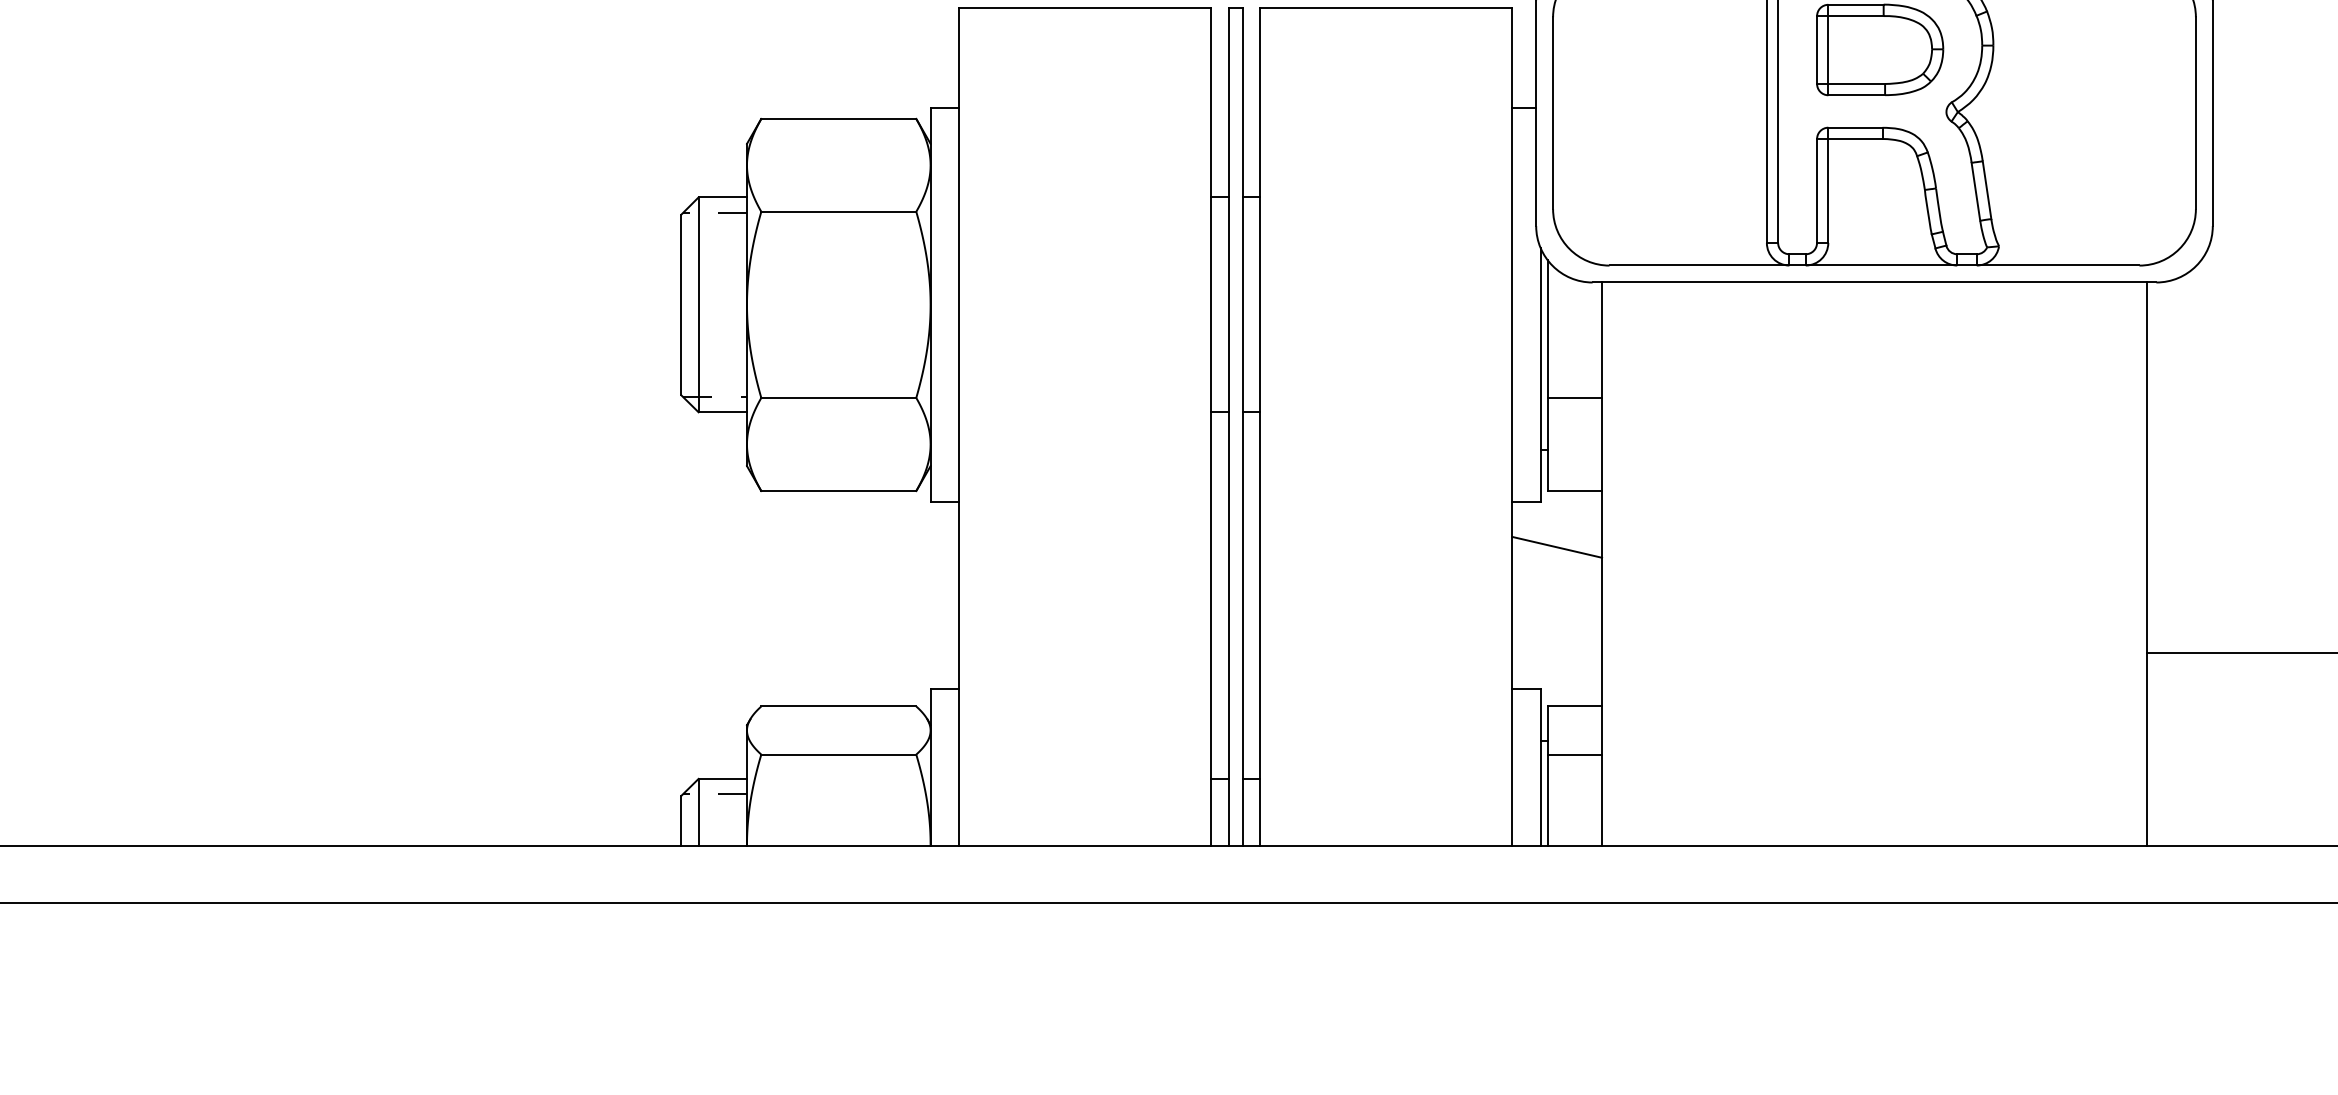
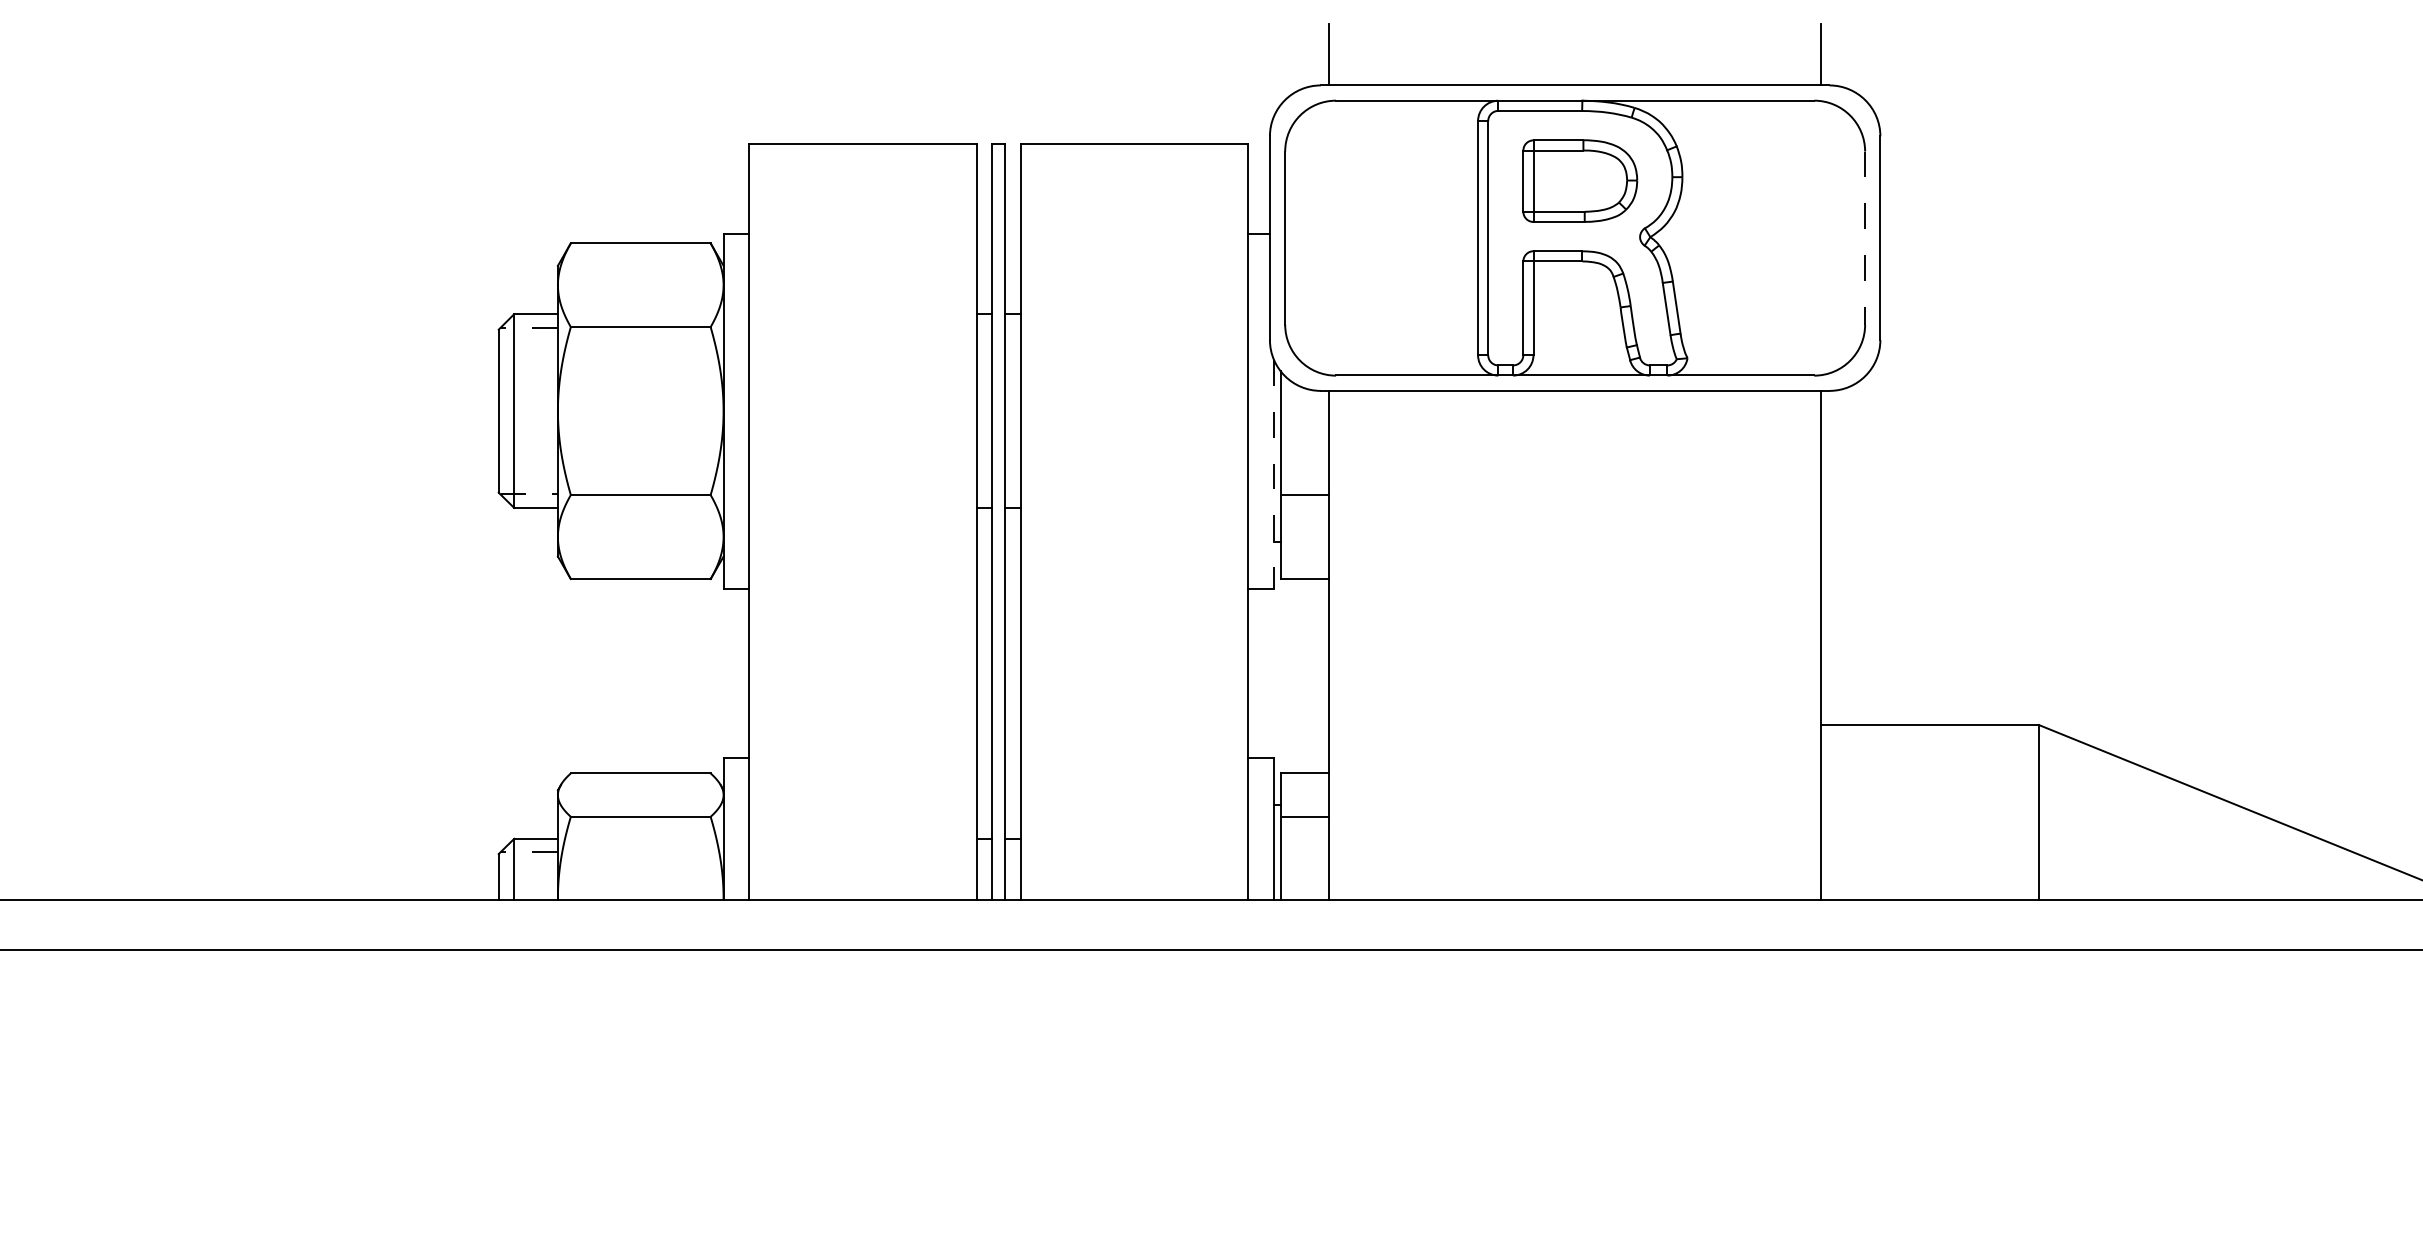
line: (2196, 113) -> (1865, 238), solid -> dashed
line: (1541, 376) -> (1274, 475), solid -> dashed
line: (1556, 546) -> (1288, 629), removed

